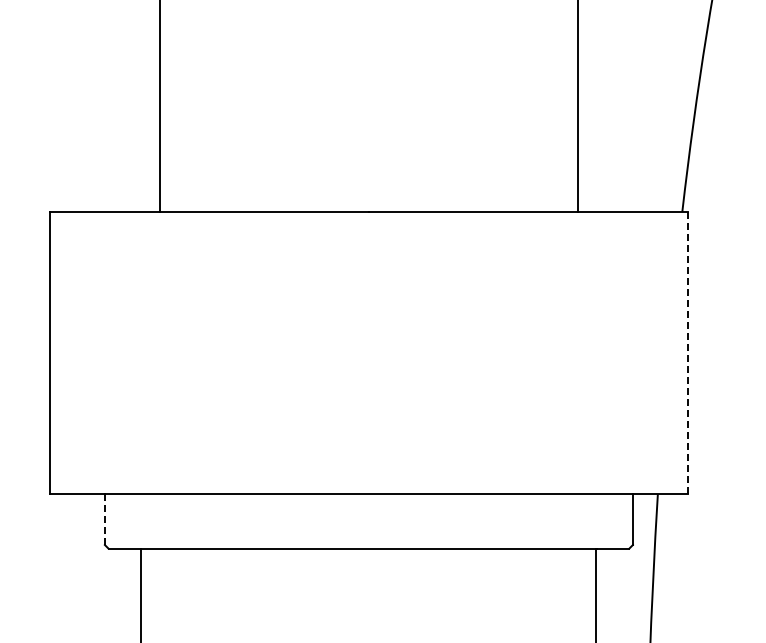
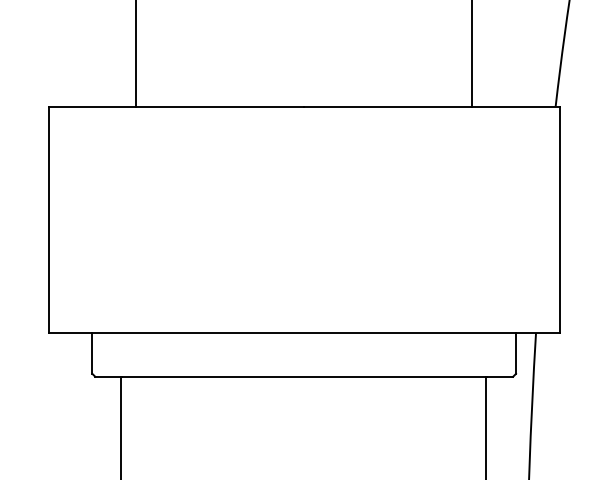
line: (687, 352) -> (559, 219), dashed -> solid
line: (104, 520) -> (92, 354), dashed -> solid

